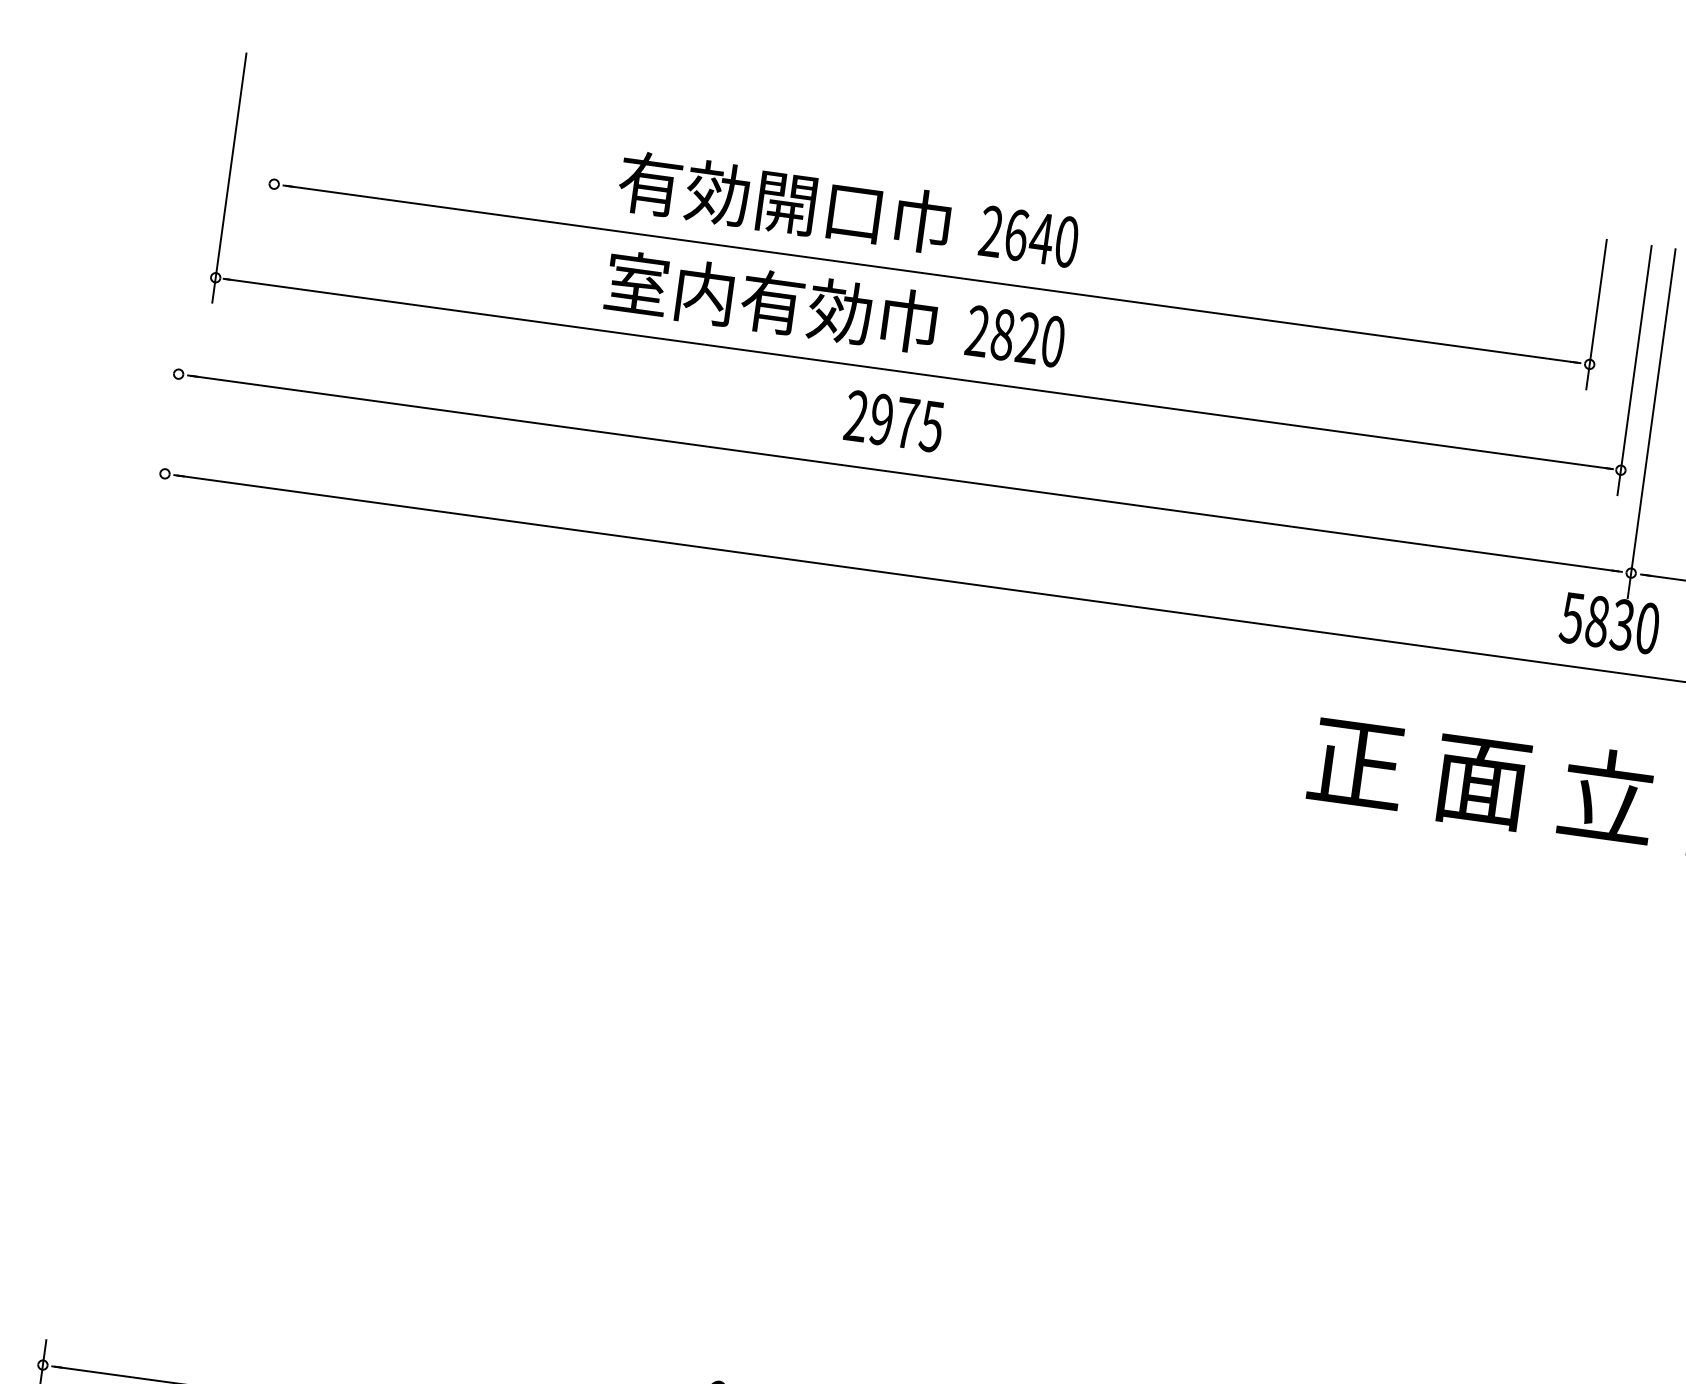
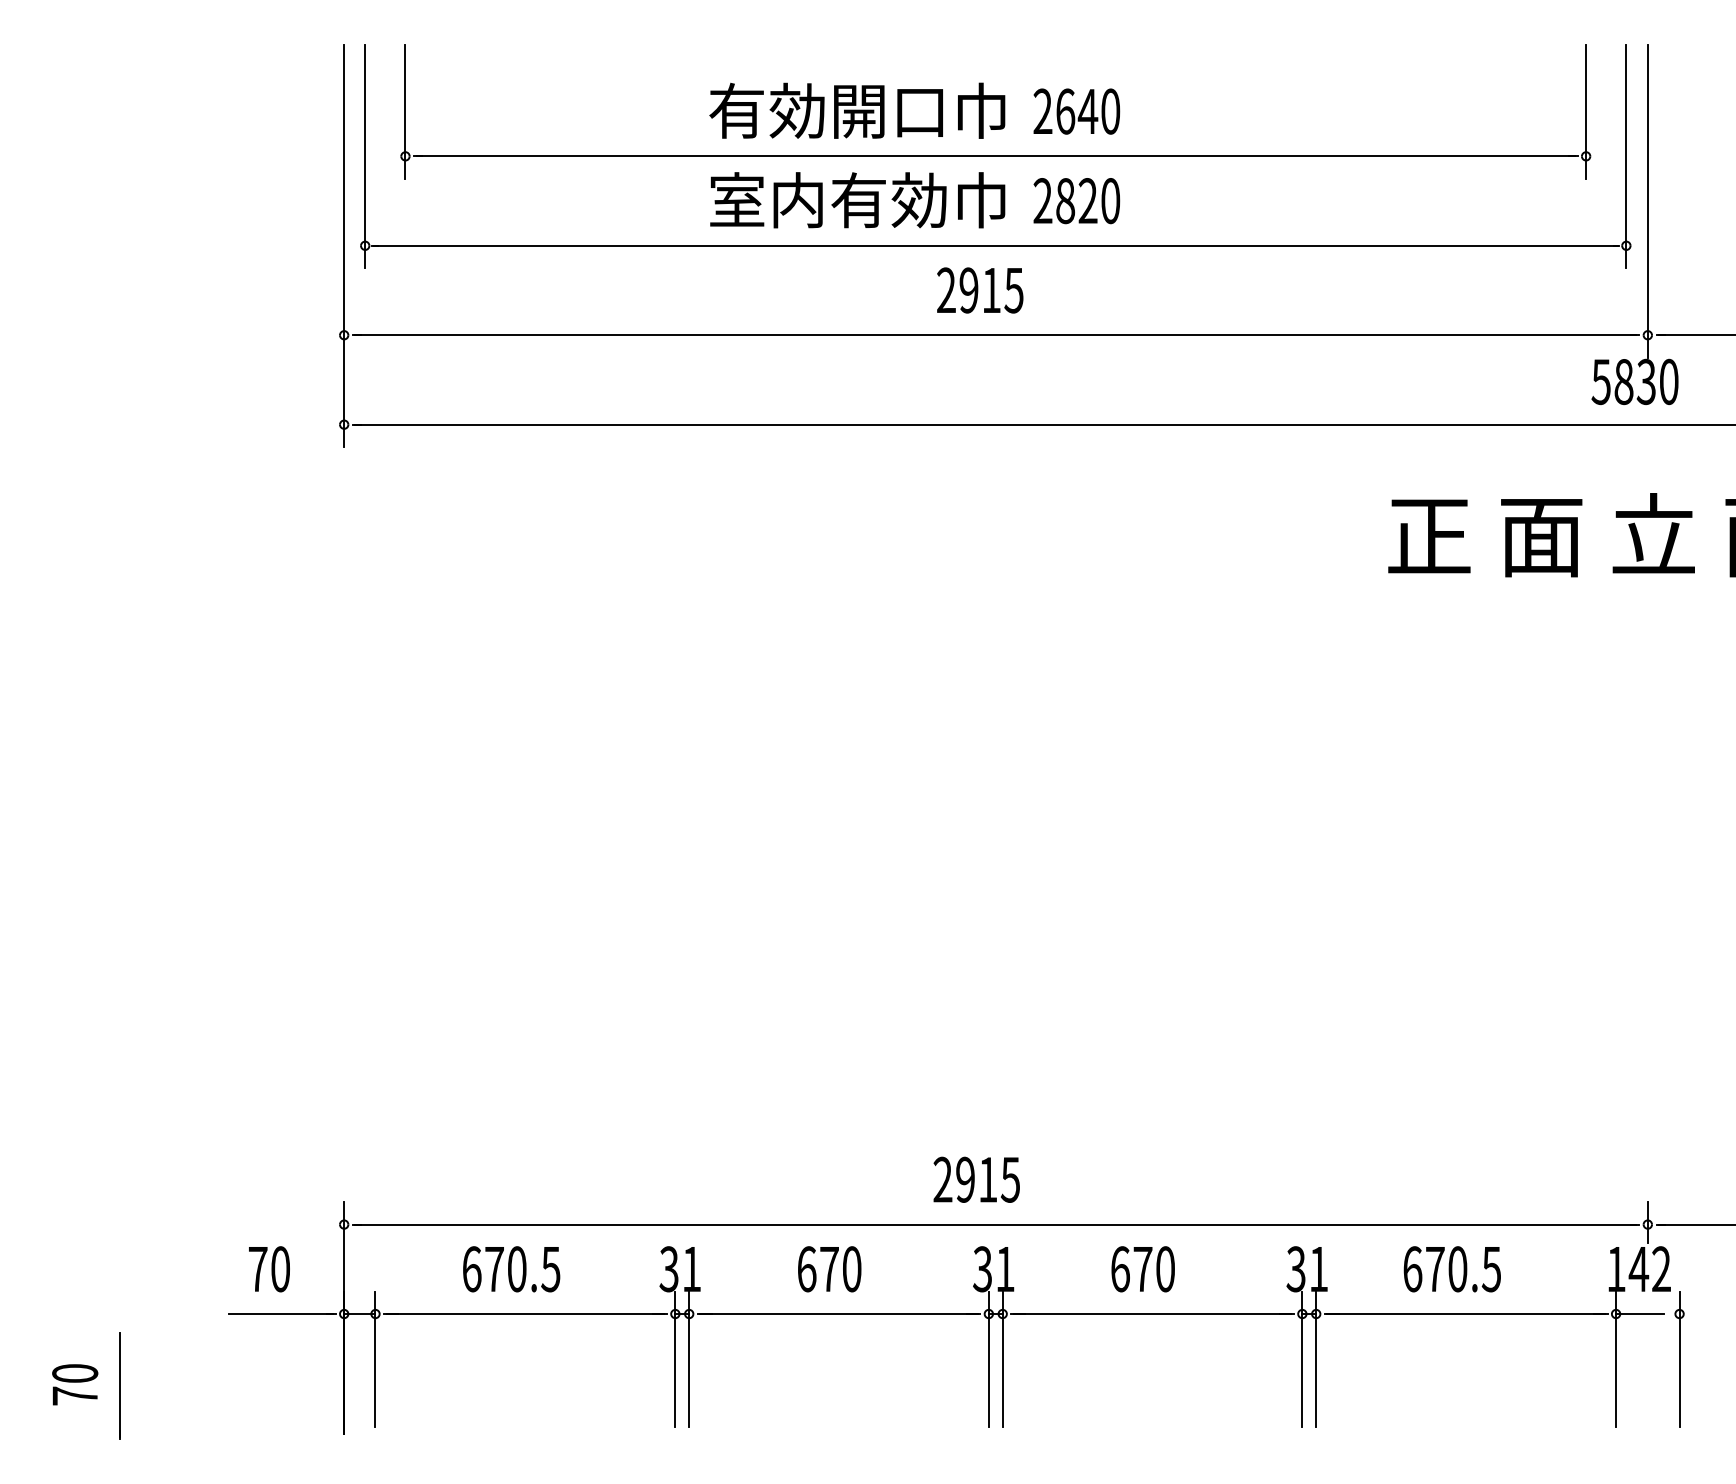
line: (281, 134) -> (405, 111), added
line: (192, 274) -> (344, 245), added
text: (906, 423) -> (991, 290), 2975 -> 2915

